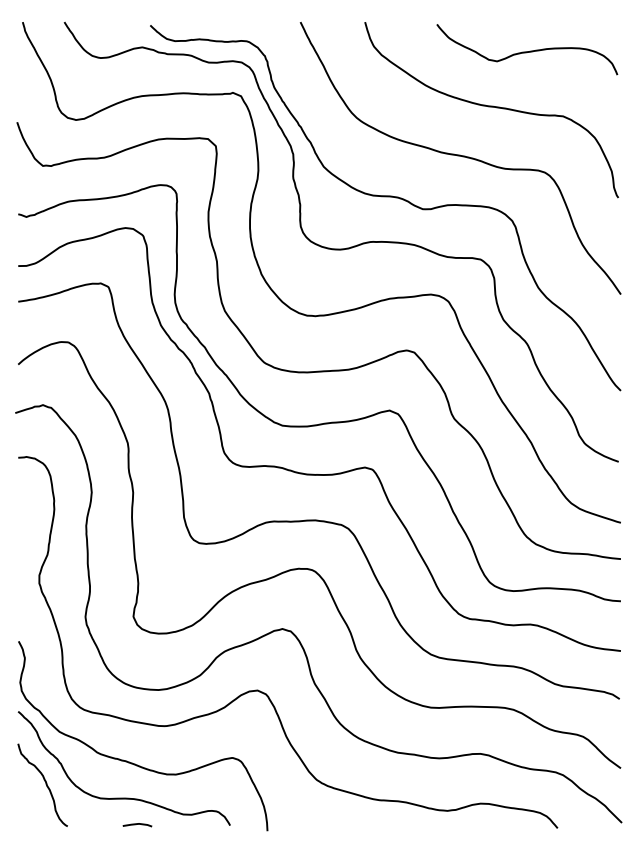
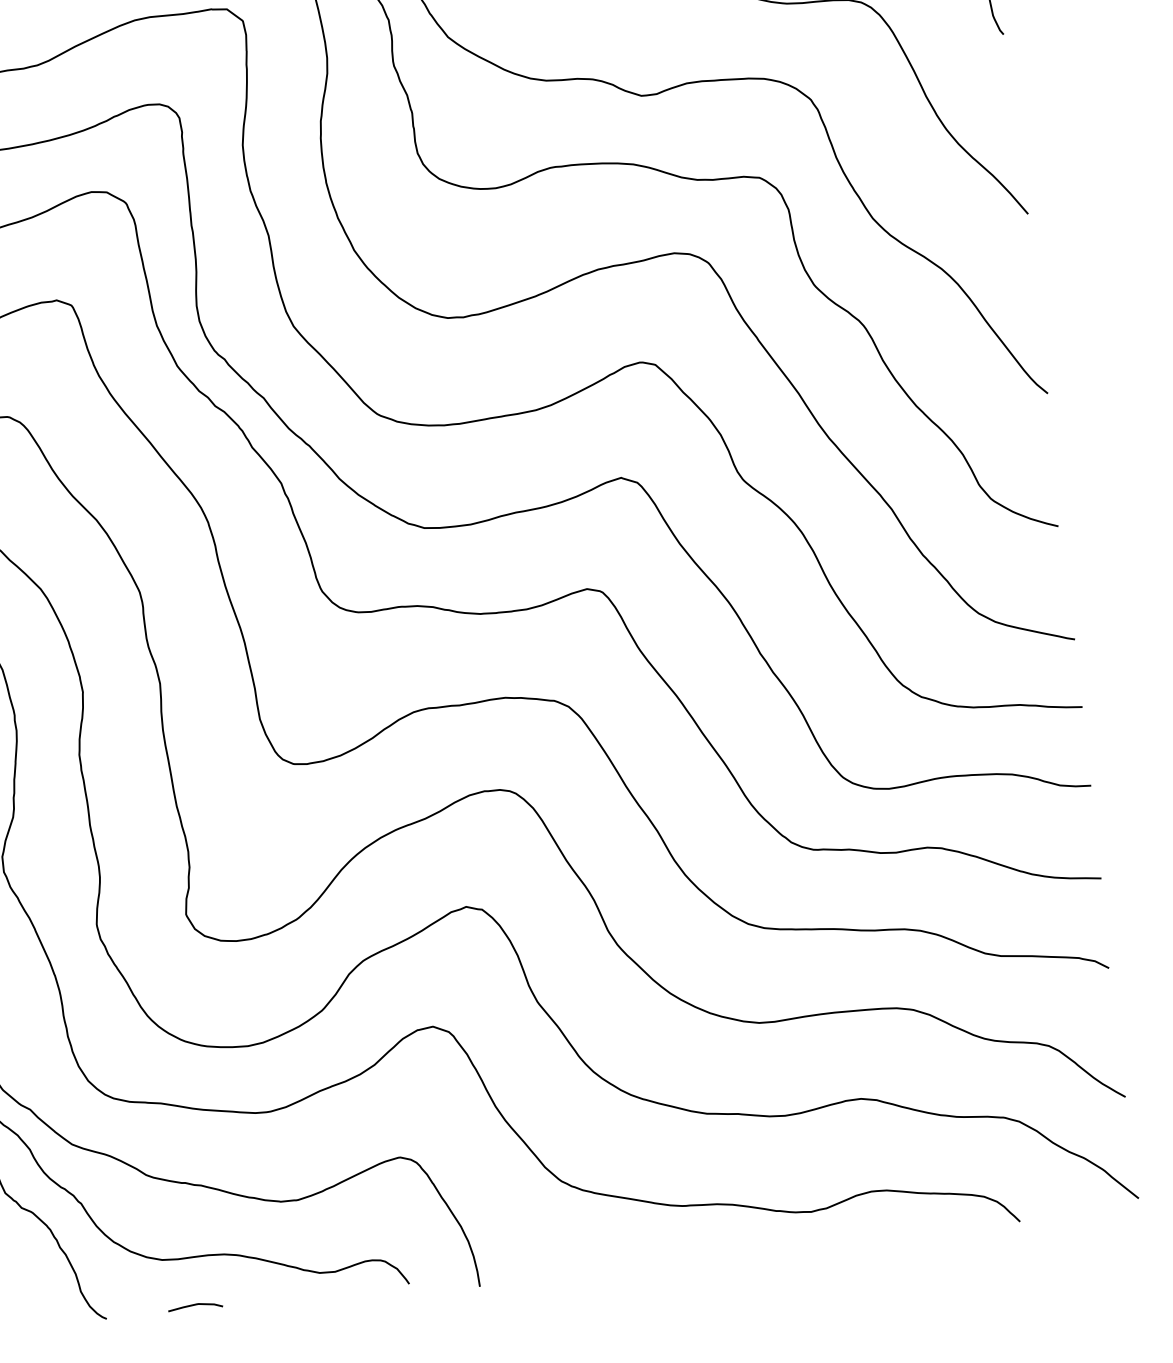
curve: (137, 824) -> (195, 1305), moved

